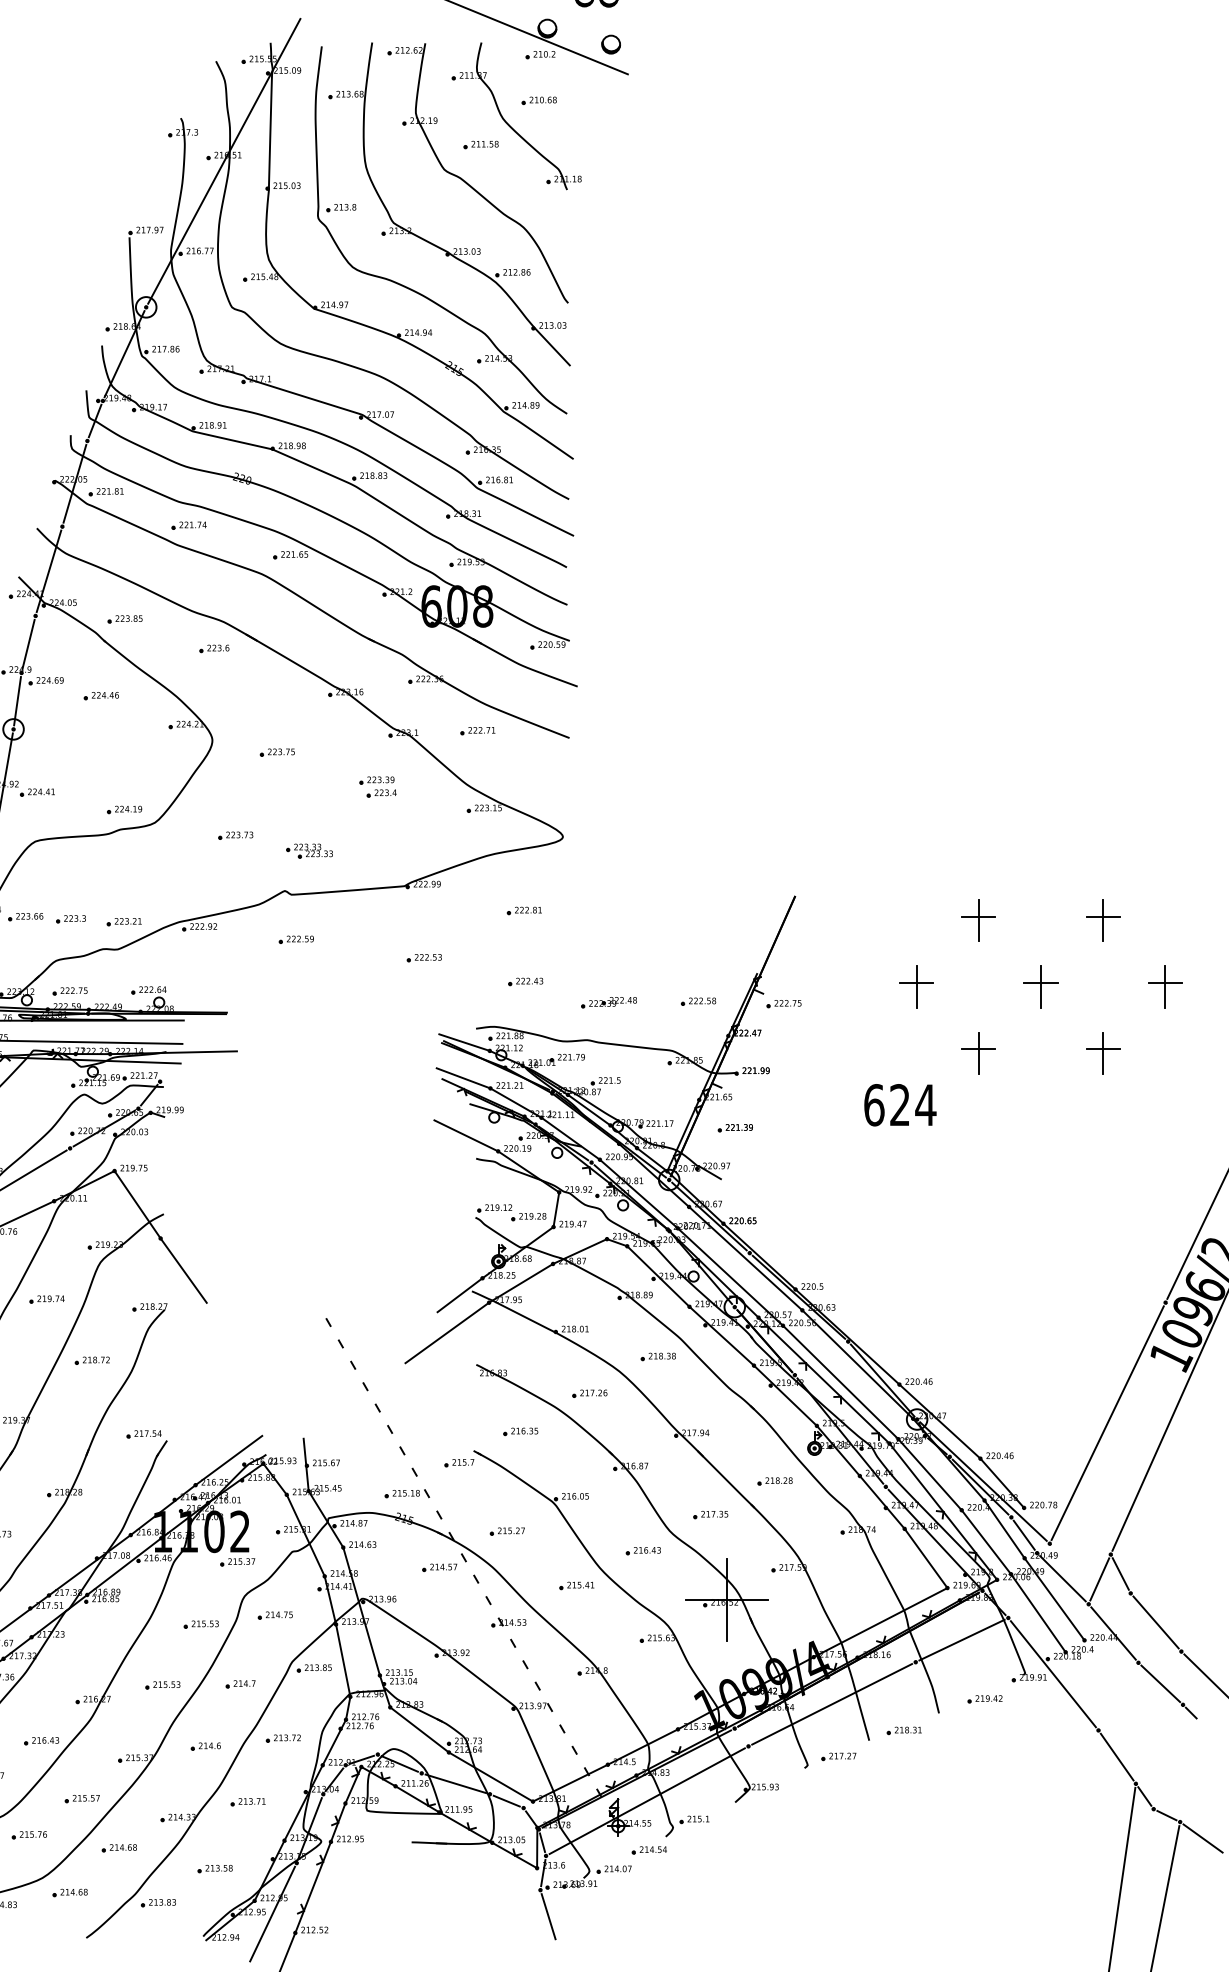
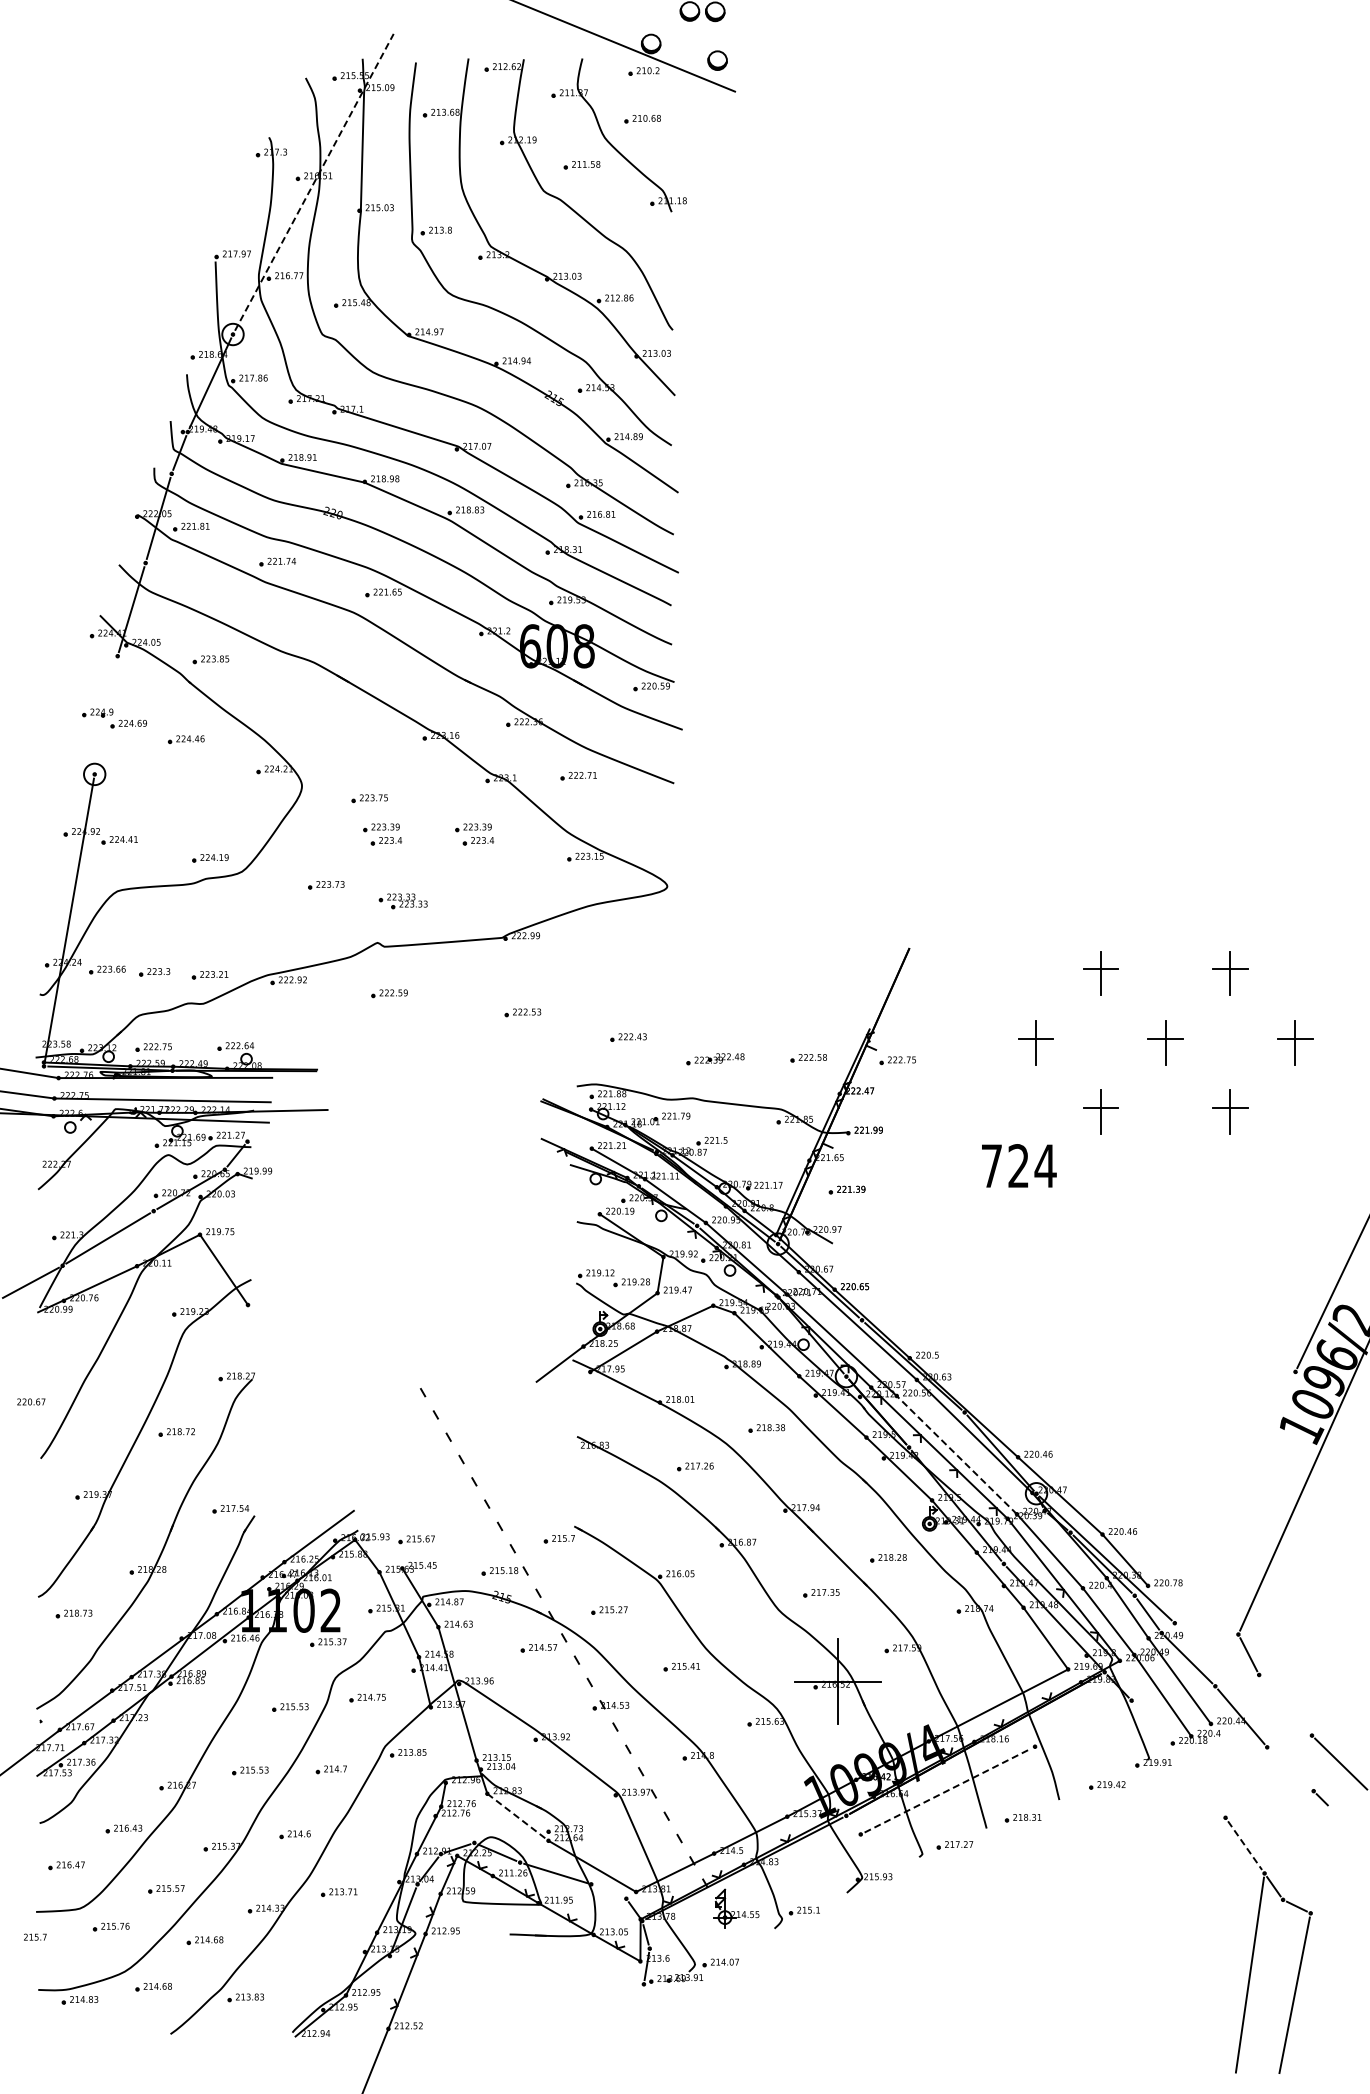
line: (224, 160) -> (314, 181), solid -> dashed
line: (28, 644) -> (110, 685), removed
part: (213, 648) -> (303, 690), removed
line: (17, 700) -> (98, 744), removed
part: (289, 787) -> (382, 834), added
part: (524, 910) -> (627, 963), removed
line: (464, 1042) -> (564, 1100), removed
line: (463, 1077) -> (563, 1137), removed
text: (873, 1105) -> (991, 1166), 624 -> 724
line: (466, 1135) -> (566, 1197), removed
line: (184, 1270) -> (272, 1338), removed
part: (46, 1299) -> (129, 1368), removed
line: (446, 1332) -> (546, 1403), removed
line: (840, 1381) -> (956, 1454), solid -> dashed
line: (1107, 1423) -> (1234, 1497), removed
part: (520, 1431) -> (623, 1506), removed
line: (305, 1464) -> (399, 1540), removed
part: (643, 1550) -> (751, 1630), removed
line: (1099, 1579) -> (1226, 1660), removed
line: (1155, 1622) -> (1285, 1705), removed
line: (961, 1639) -> (1082, 1723), removed
line: (342, 1660) -> (437, 1744), removed
line: (1053, 1673) -> (1178, 1758), removed
line: (1160, 1684) -> (1290, 1769), removed
line: (832, 1704) -> (948, 1790), solid -> dashed
line: (419, 1730) -> (517, 1817), solid -> dashed
part: (282, 1738) -> (375, 1826), removed
line: (1117, 1756) -> (1245, 1845), solid -> dashed
line: (506, 1801) -> (608, 1891), removed
line: (646, 1801) -> (754, 1891), removed
line: (1203, 1838) -> (1334, 1930), removed
part: (649, 1850) -> (757, 1942), removed
part: (214, 1869) -> (304, 1962), removed
line: (272, 1913) -> (364, 2008), removed
line: (548, 1916) -> (652, 2011), removed

